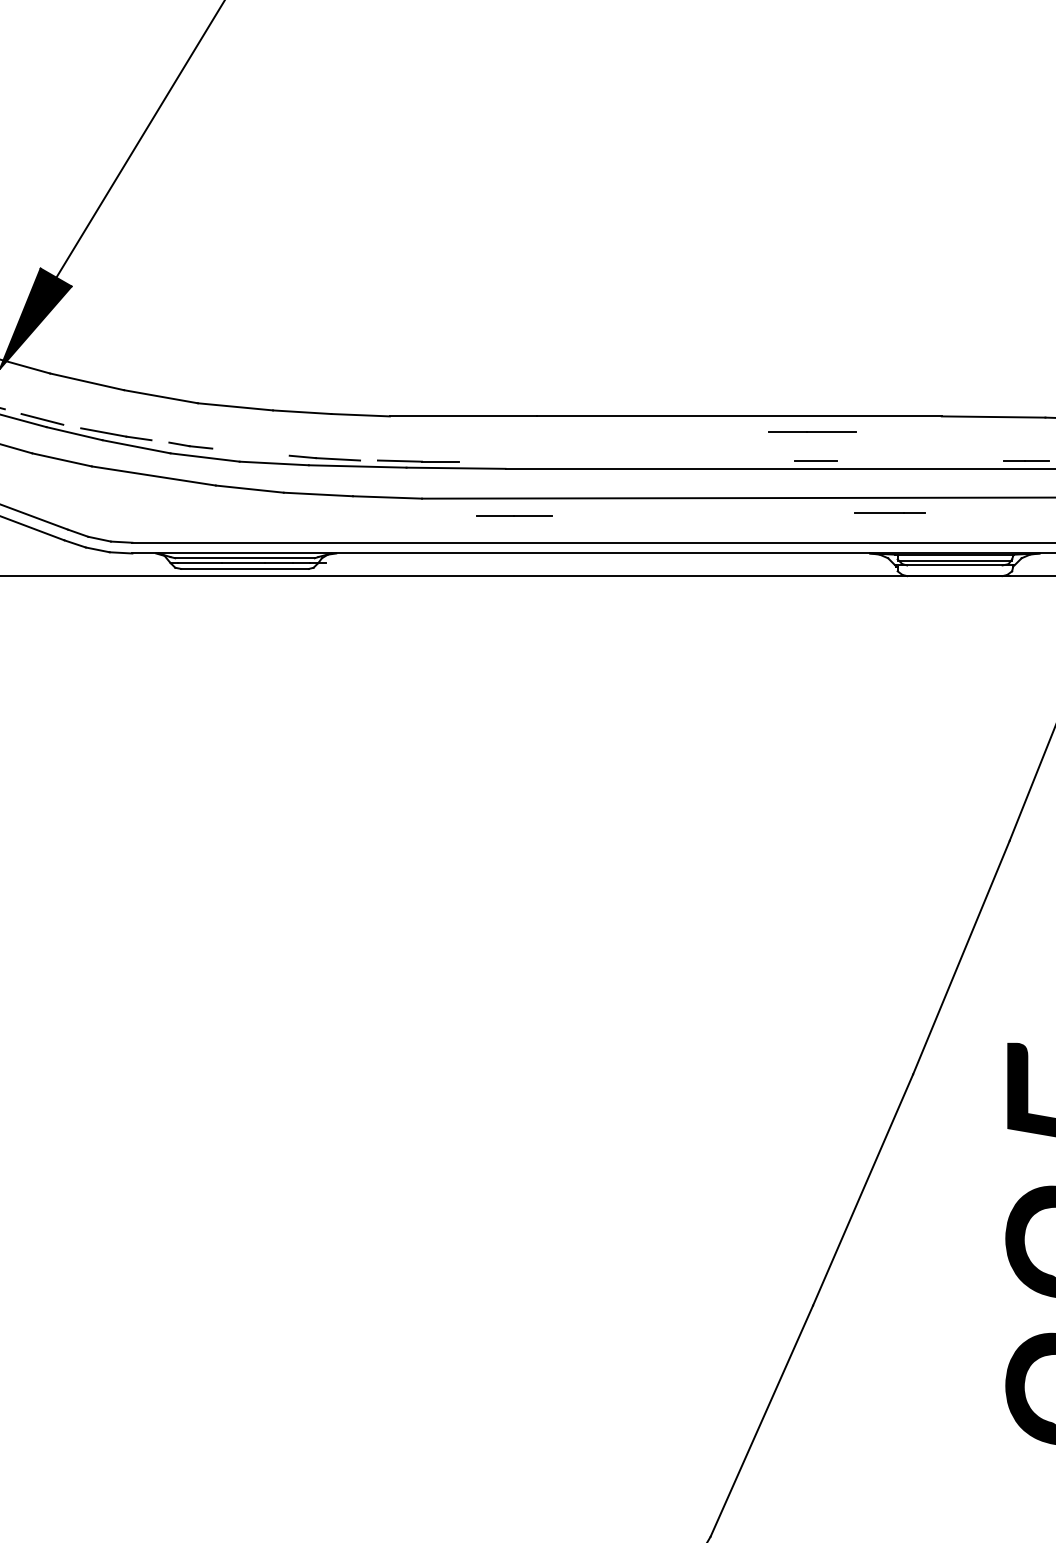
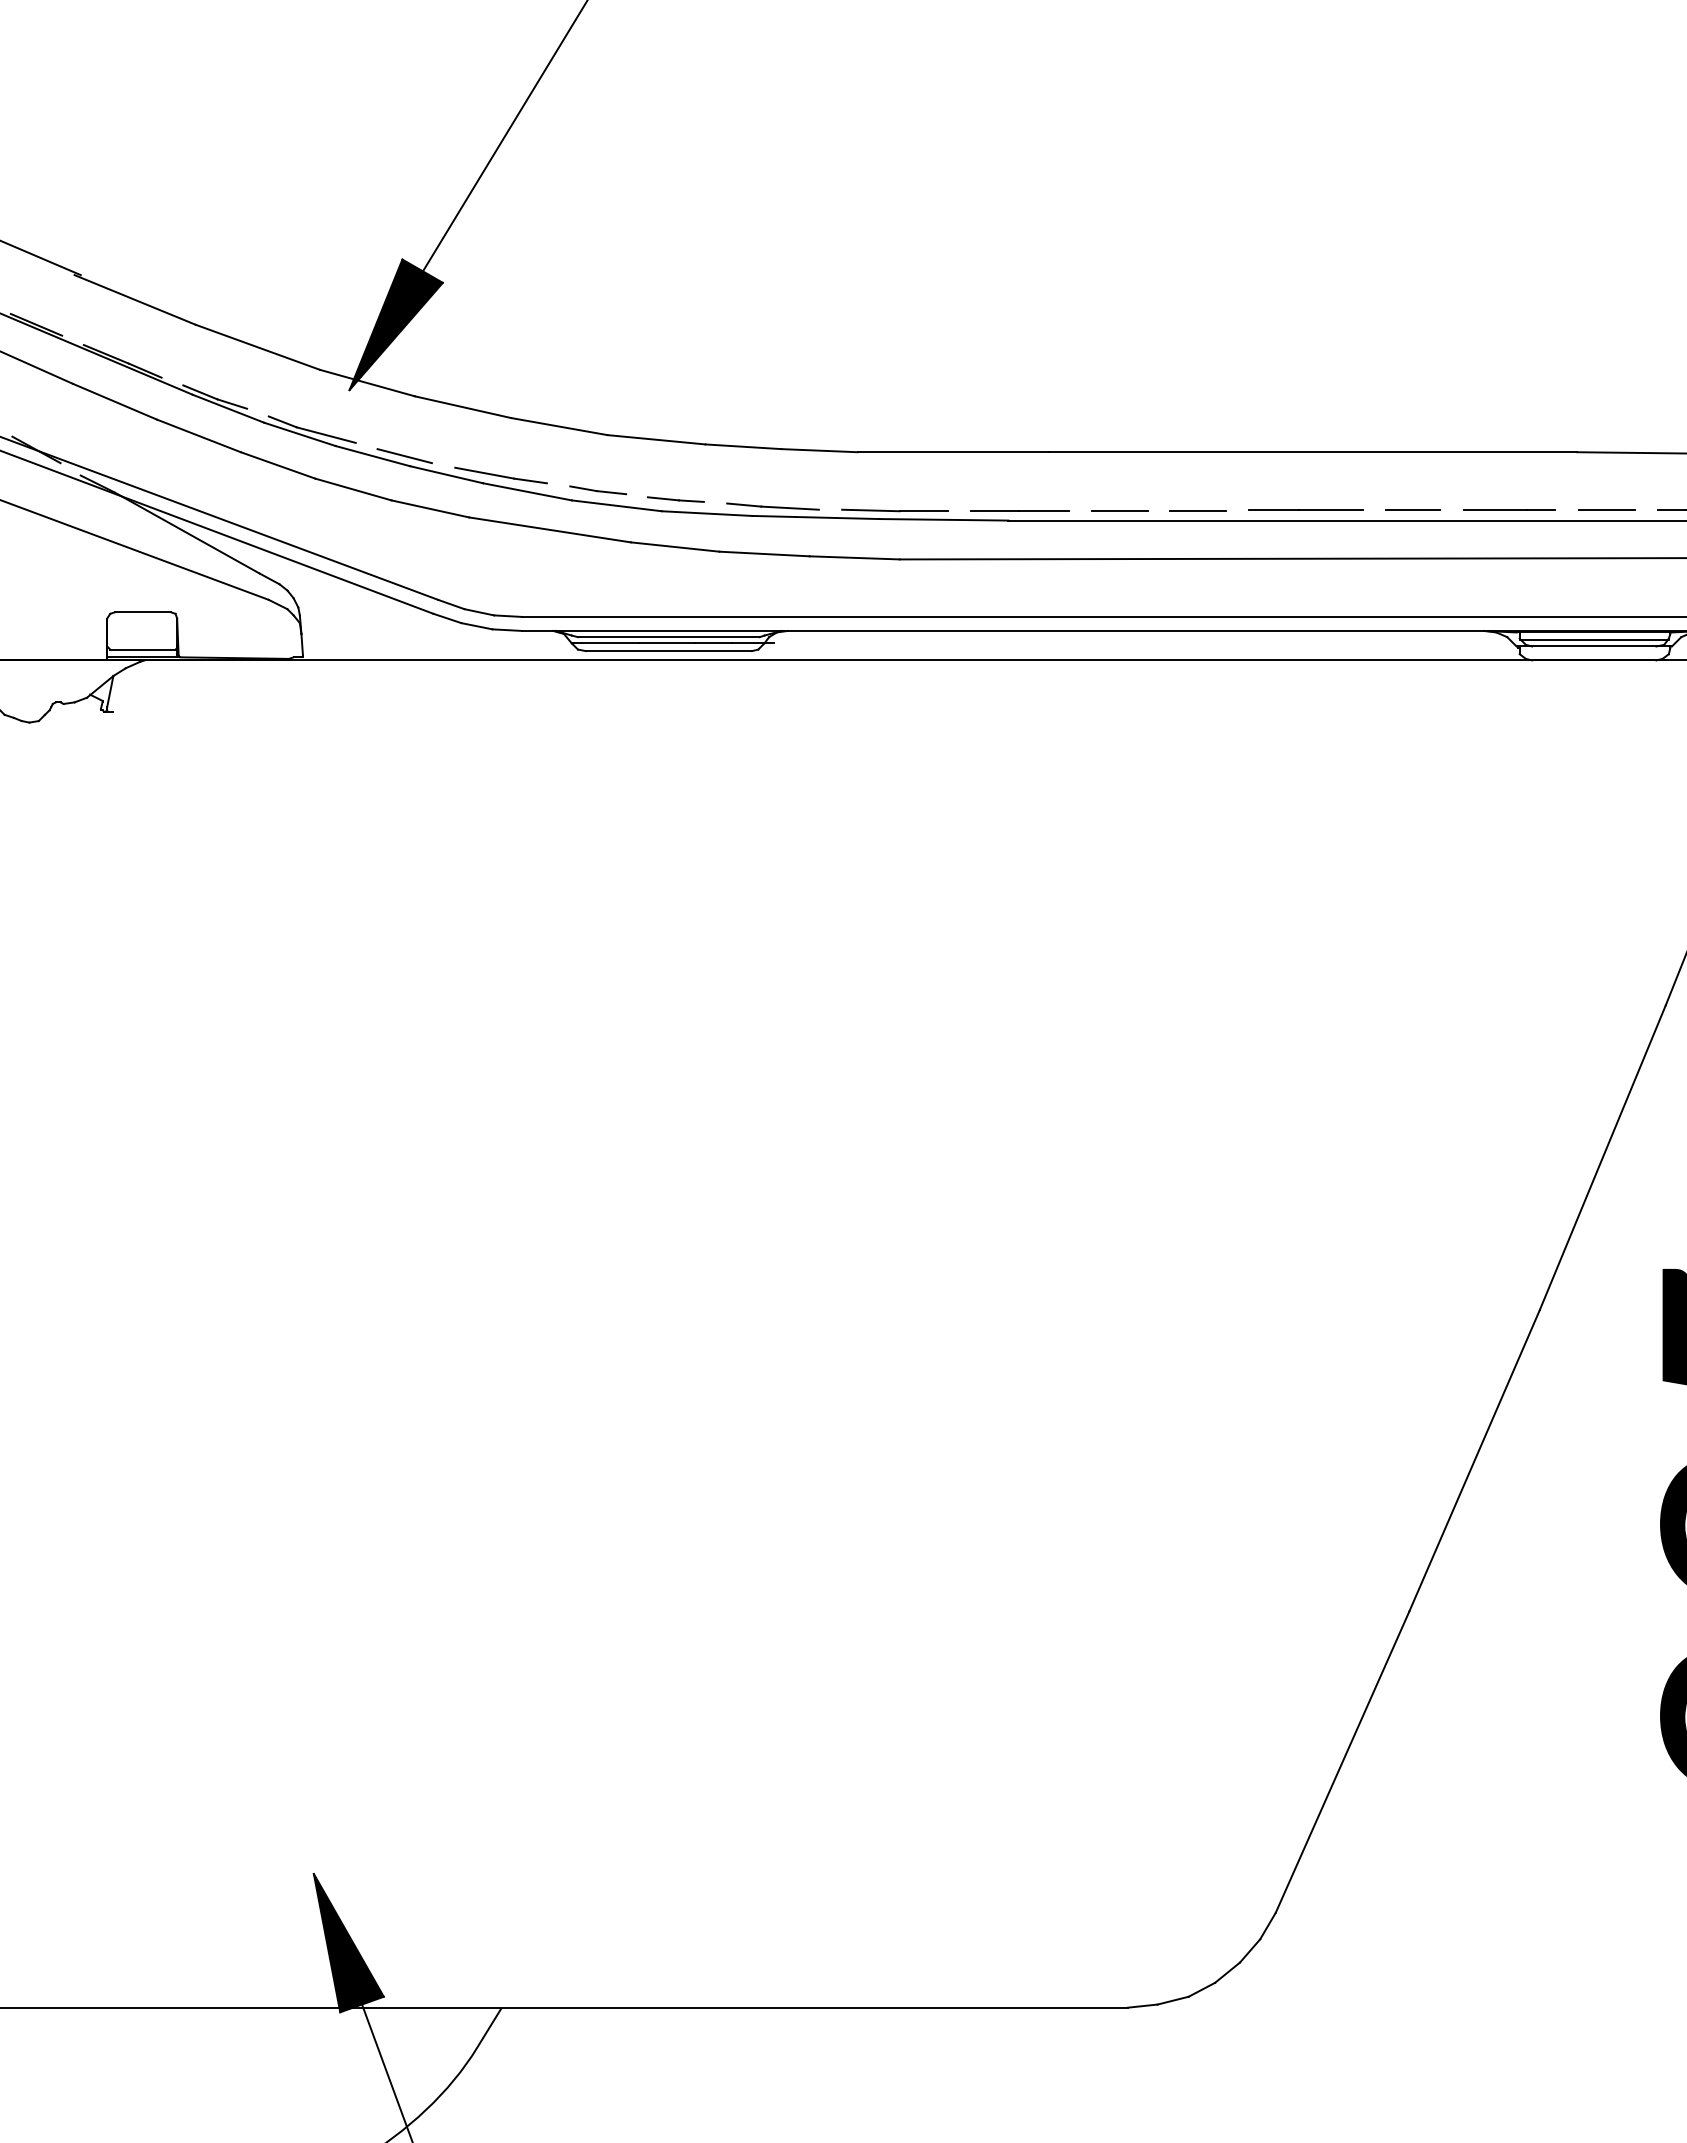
line: (811, 431) -> (1305, 509), moved
line: (250, 452) -> (675, 499), added
line: (964, 460) -> (1606, 509), added
line: (591, 461) -> (1120, 511), added
line: (650, 461) -> (1197, 511), added
line: (889, 512) -> (1509, 509), moved
line: (513, 515) -> (1019, 510), moved

